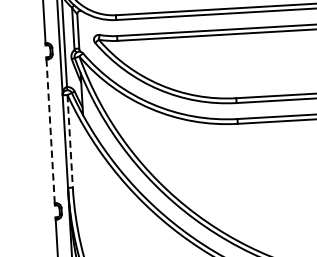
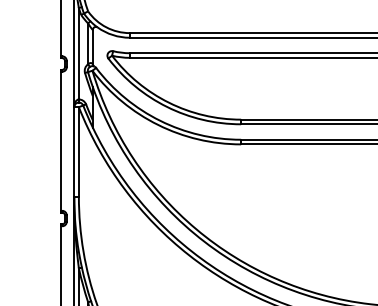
line: (50, 131) -> (60, 141), dashed -> solid
line: (69, 140) -> (78, 151), dashed -> solid

